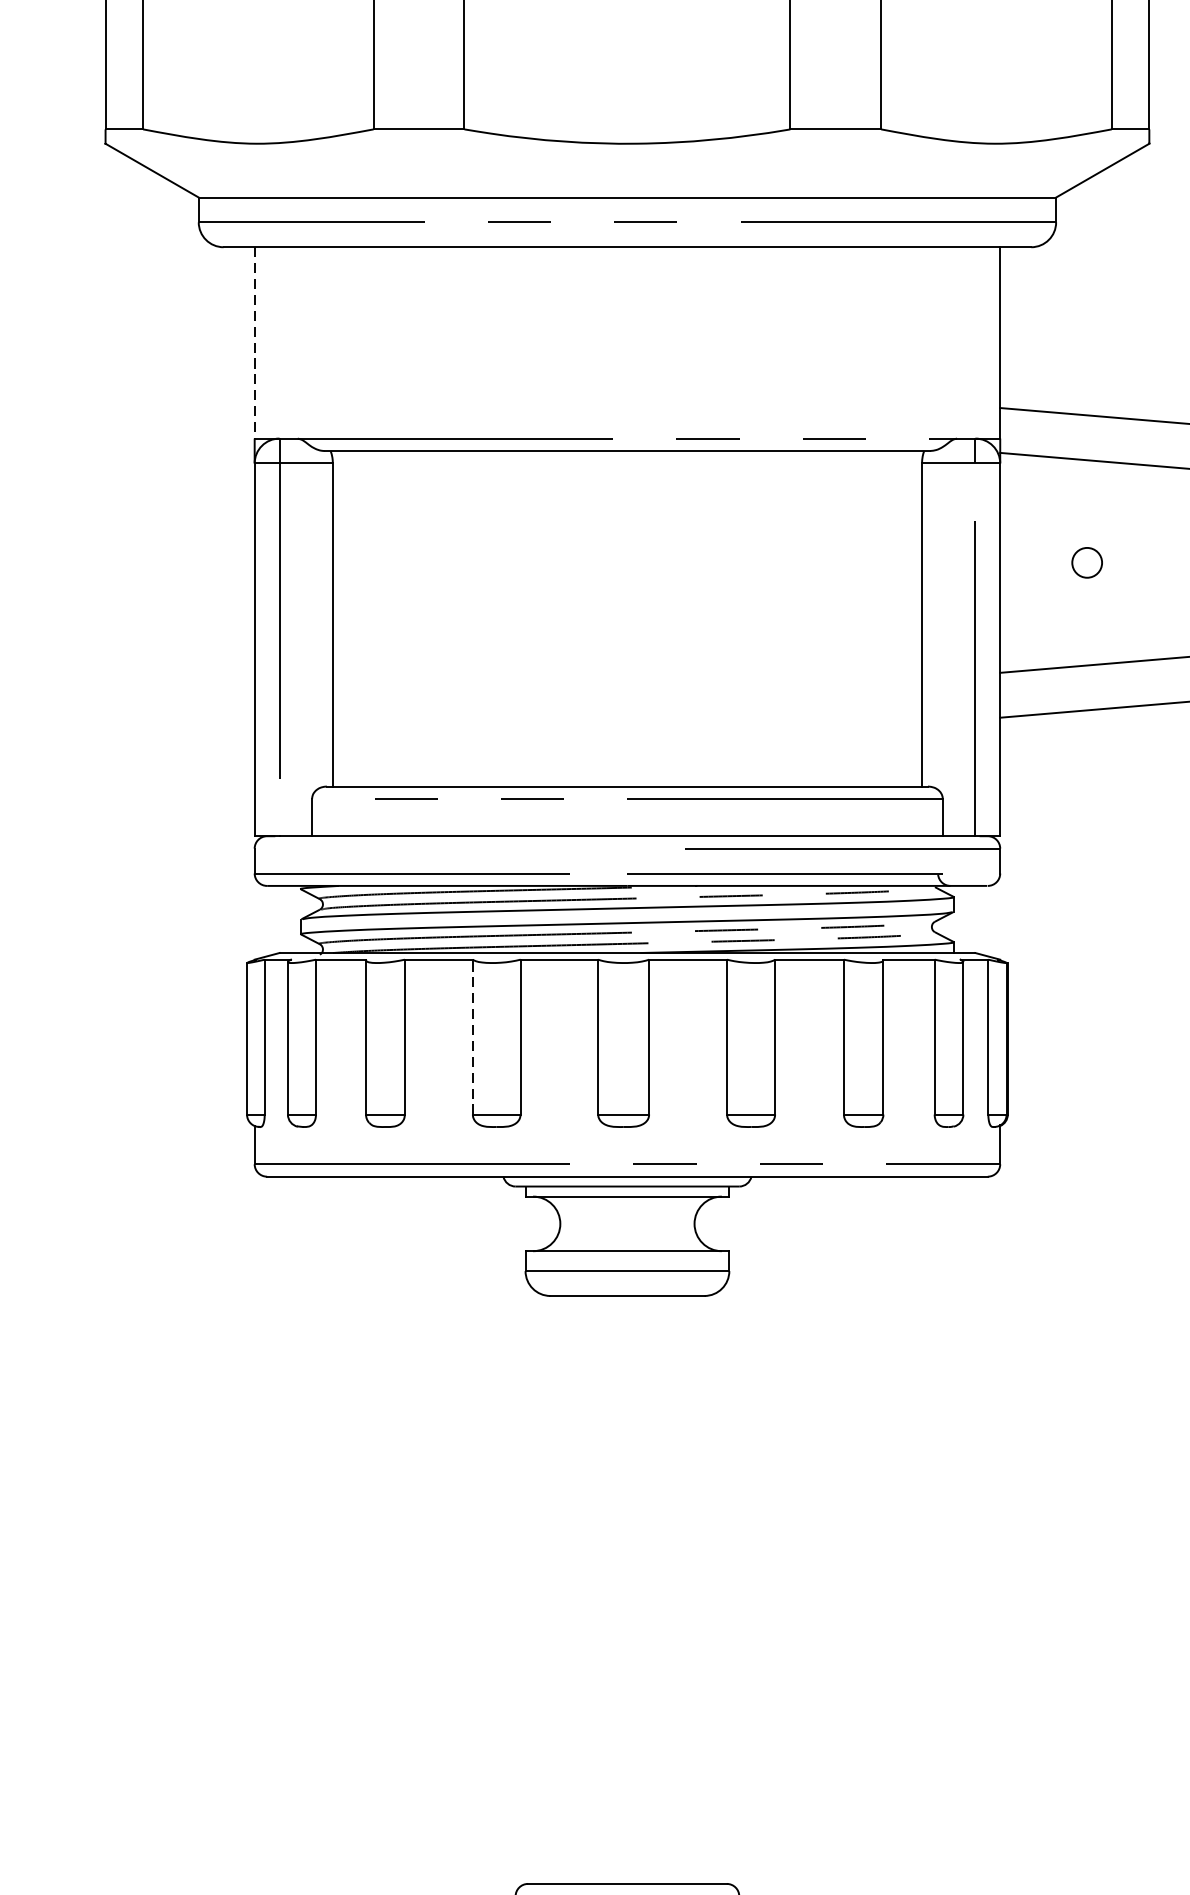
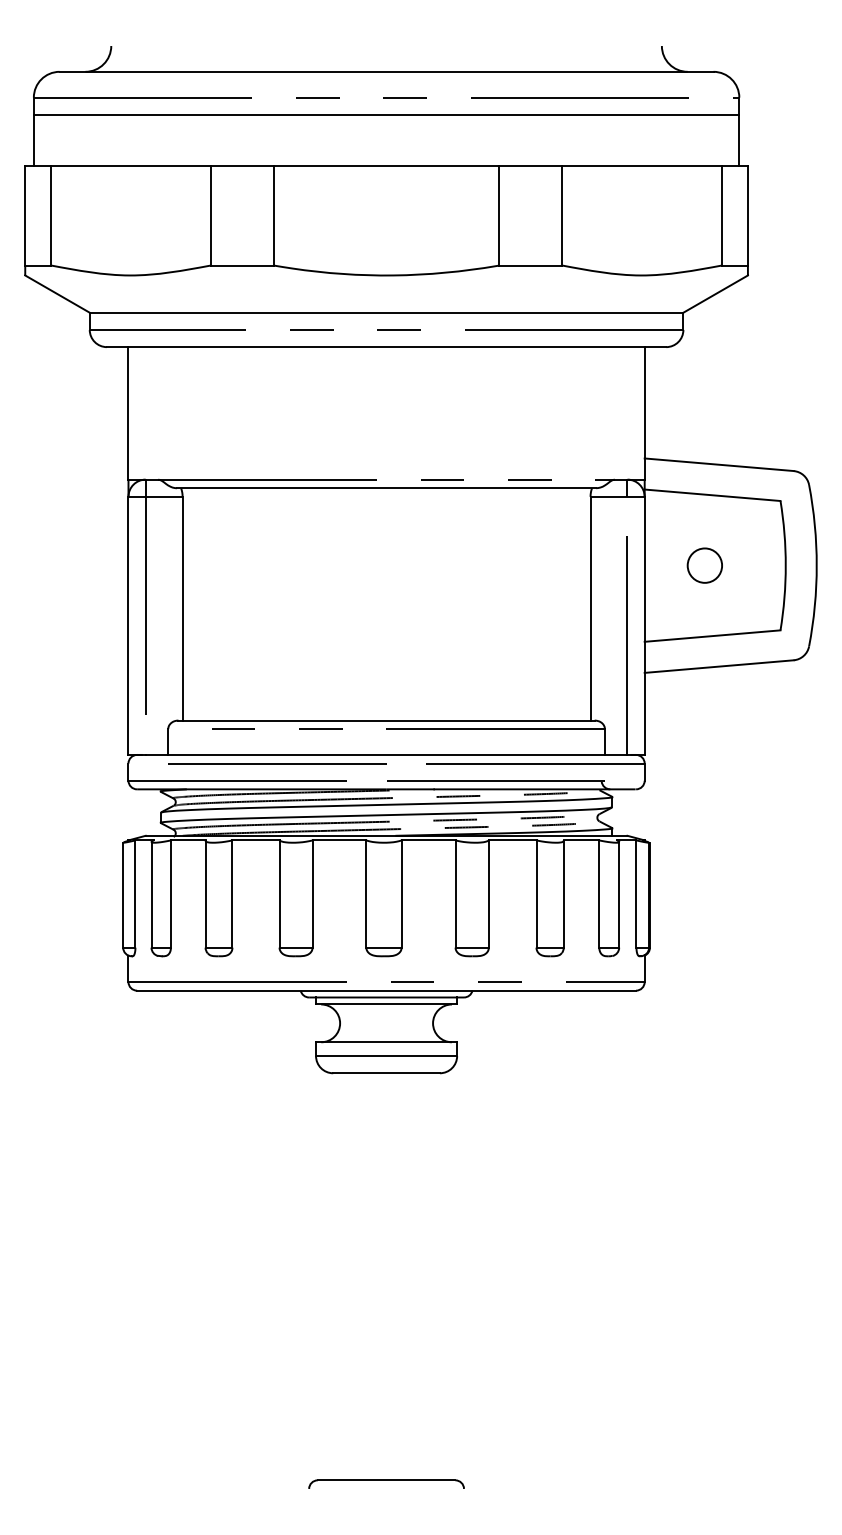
line: (254, 343) -> (128, 413), dashed -> solid
circle: (1086, 562) -> (704, 565), size x1.67
line: (469, 848) -> (277, 763), added
line: (472, 1037) -> (279, 894), dashed -> solid

